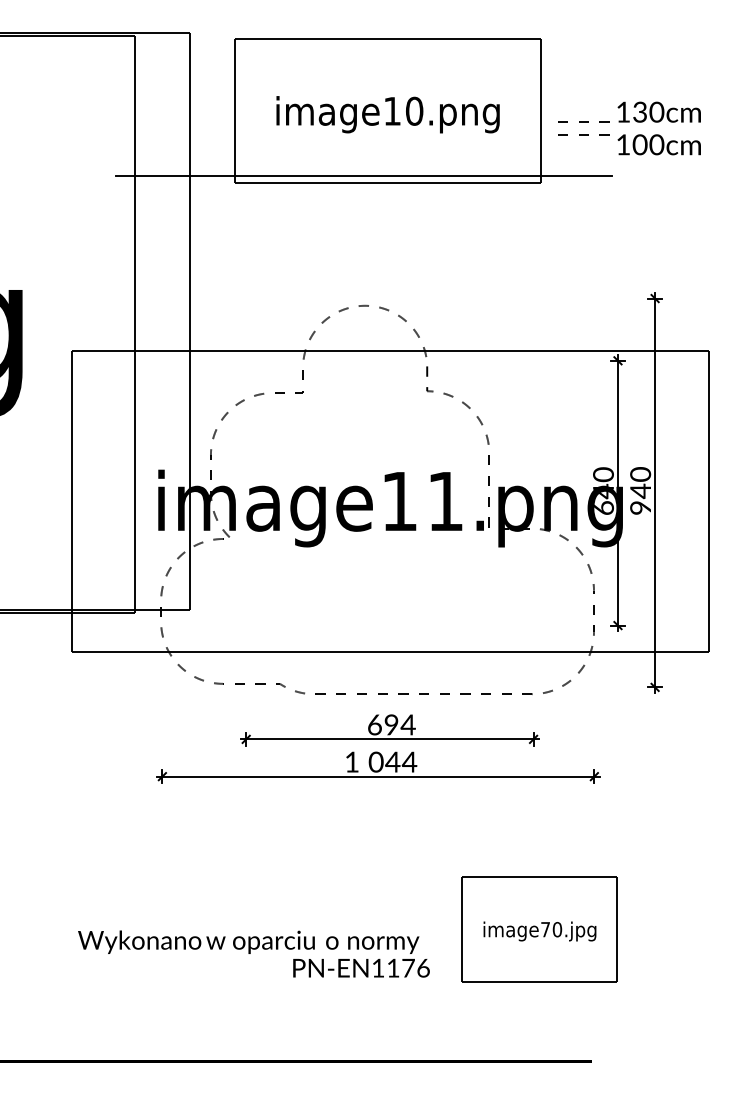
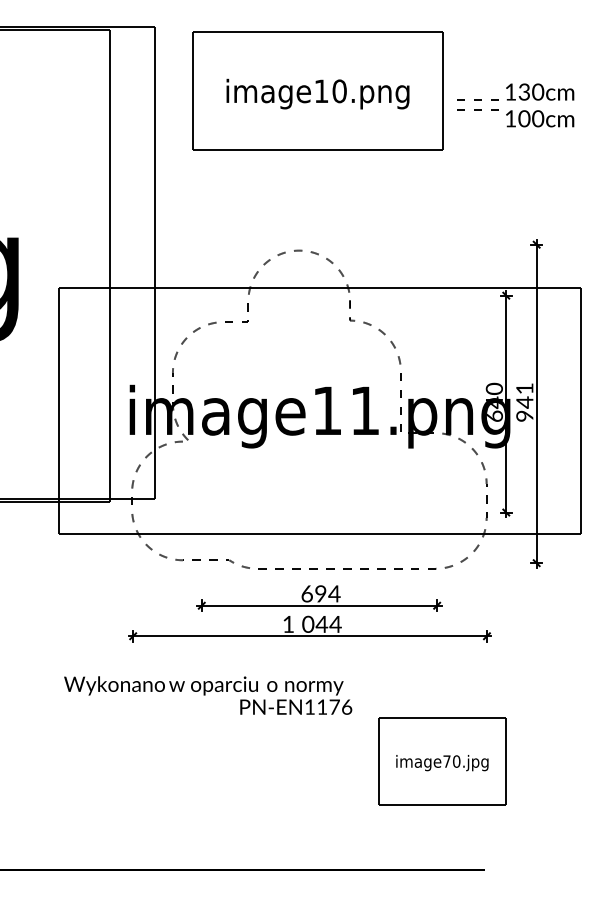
line: (364, 176) -> (298, 144), removed
text: (640, 474) -> (524, 388), 940 -> 941
text: (254, 953) -> (208, 695), moved

